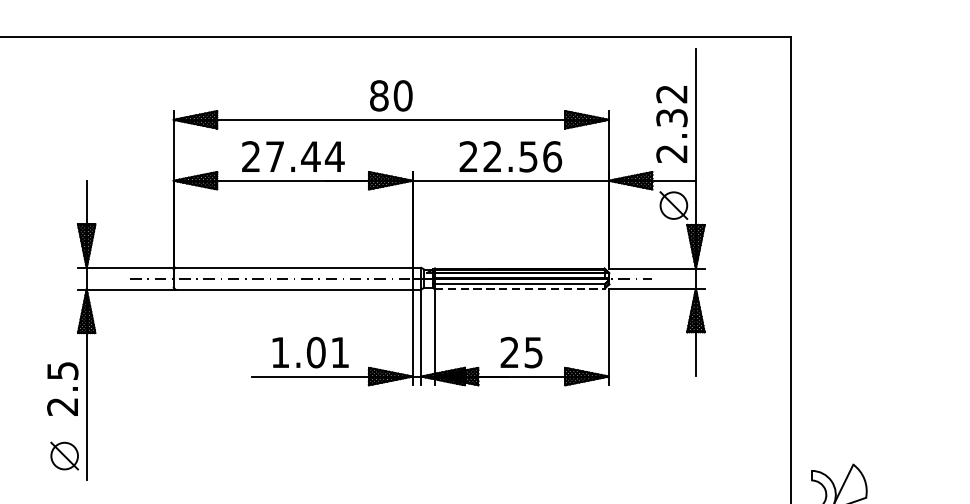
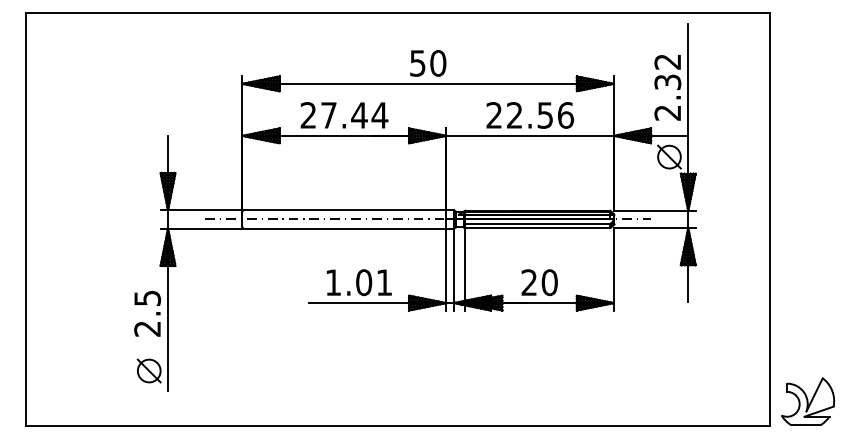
text: (378, 95) -> (417, 63), 80 -> 50
line: (520, 289) -> (538, 228), dashed -> solid
text: (533, 352) -> (549, 282), 25 -> 20

